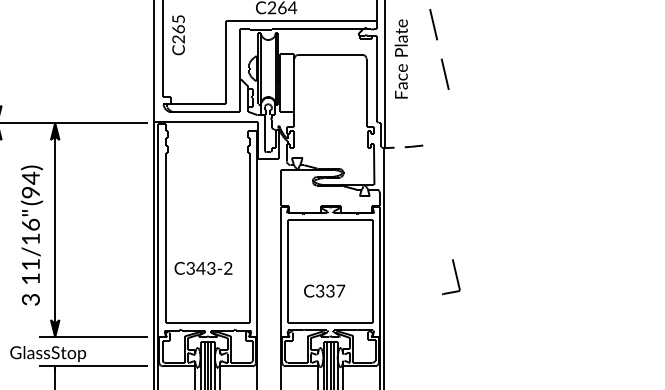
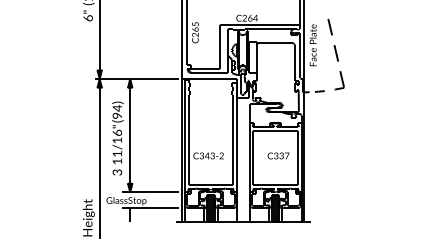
part: (451, 276) -> (339, 80), moved
text: (324, 290) -> (278, 155), moved

